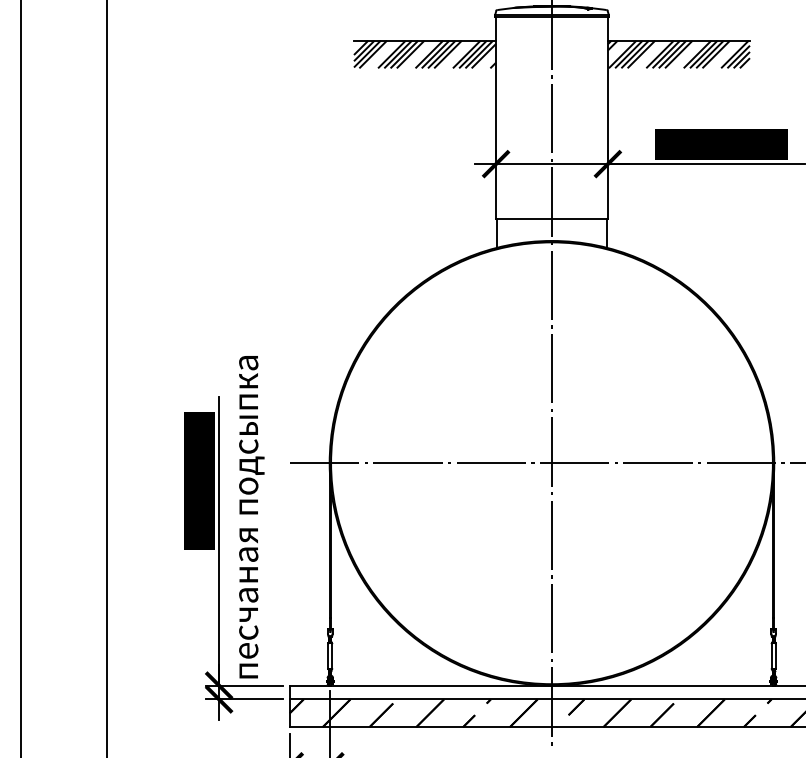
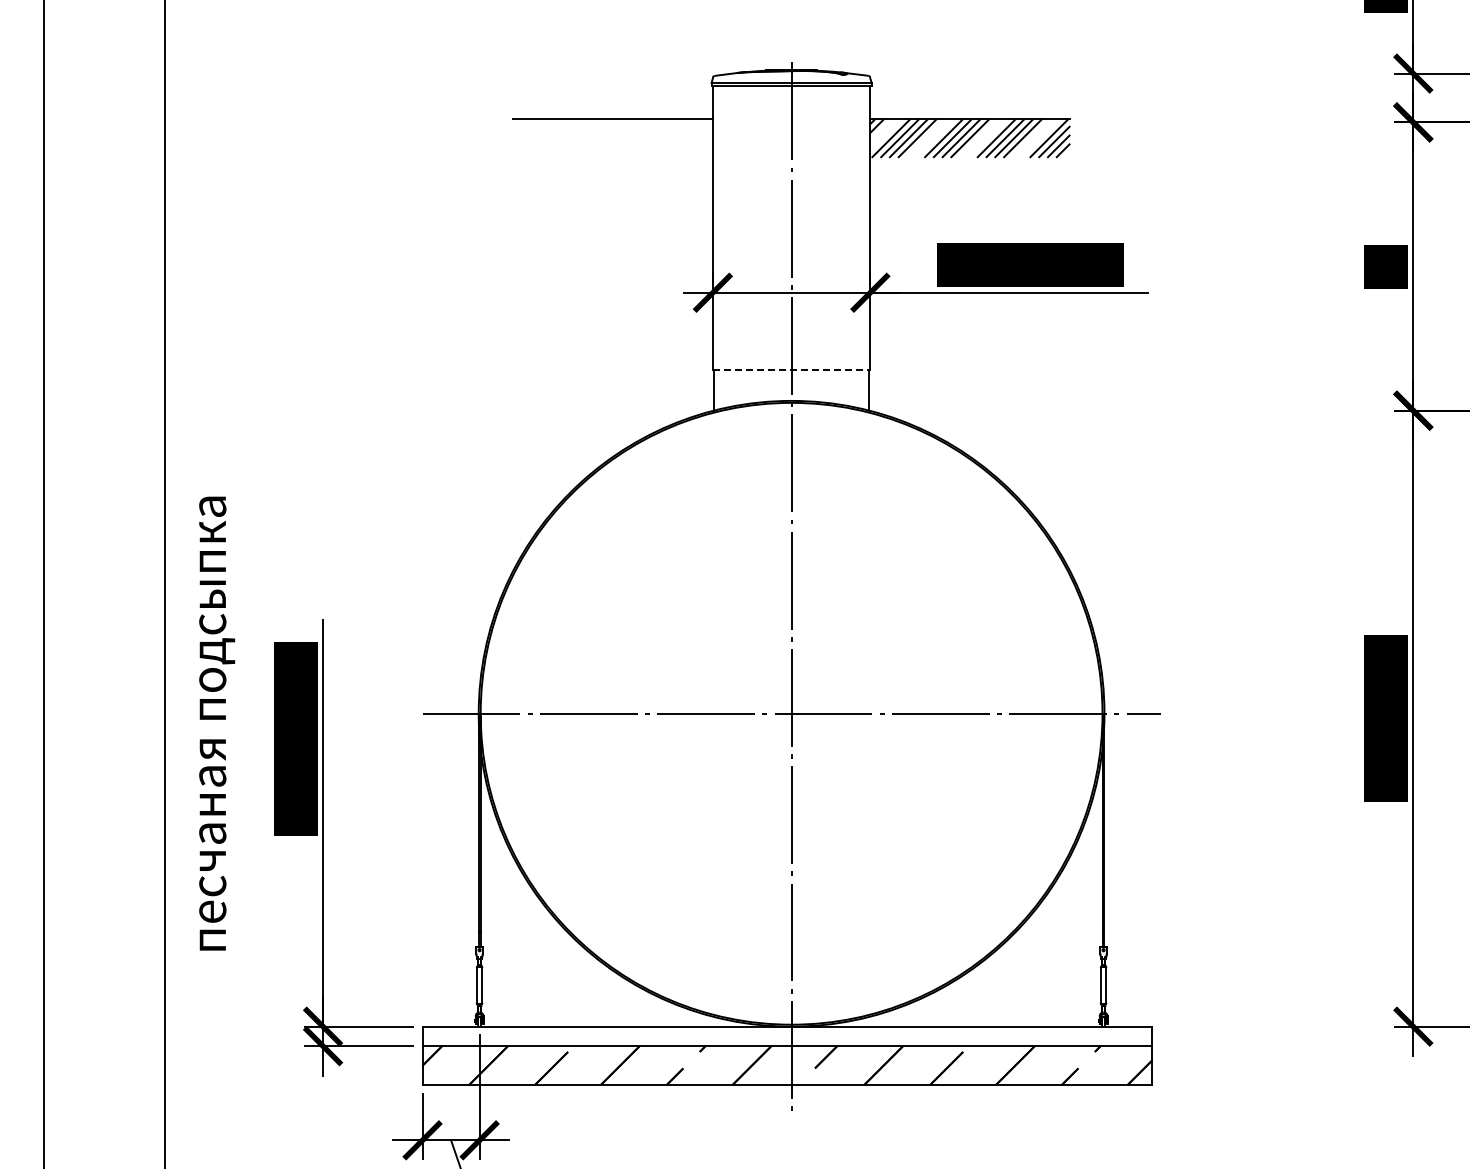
hatch: (424, 54) -> (612, 138), removed
line: (551, 218) -> (791, 369), solid -> dashed
text: (252, 517) -> (217, 723), moved

